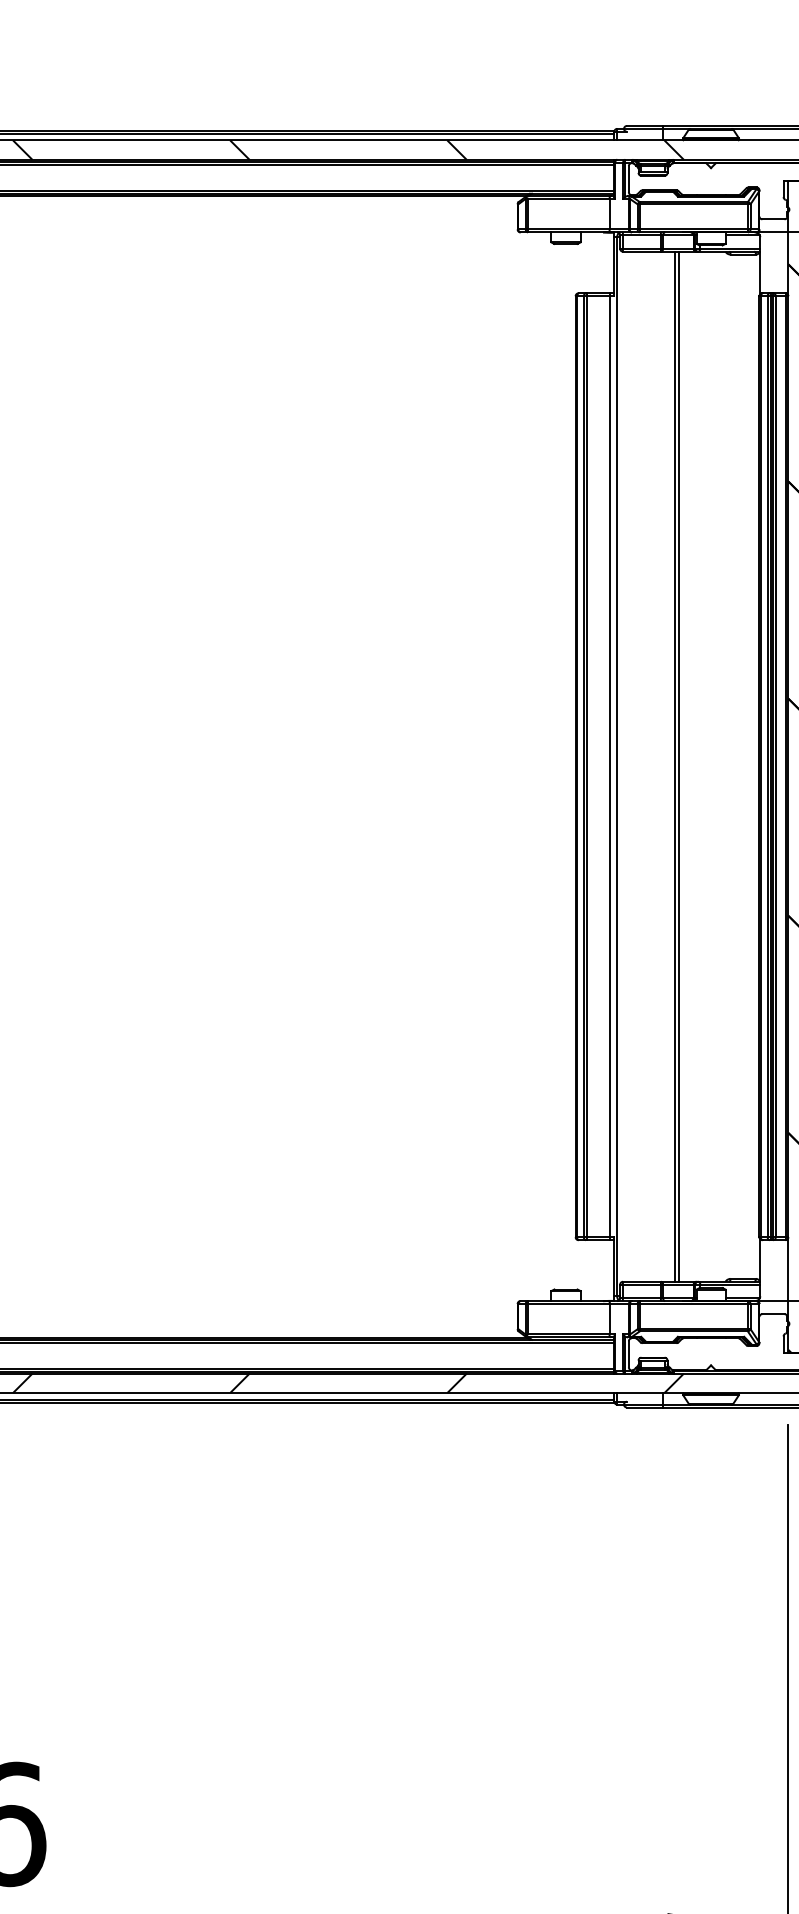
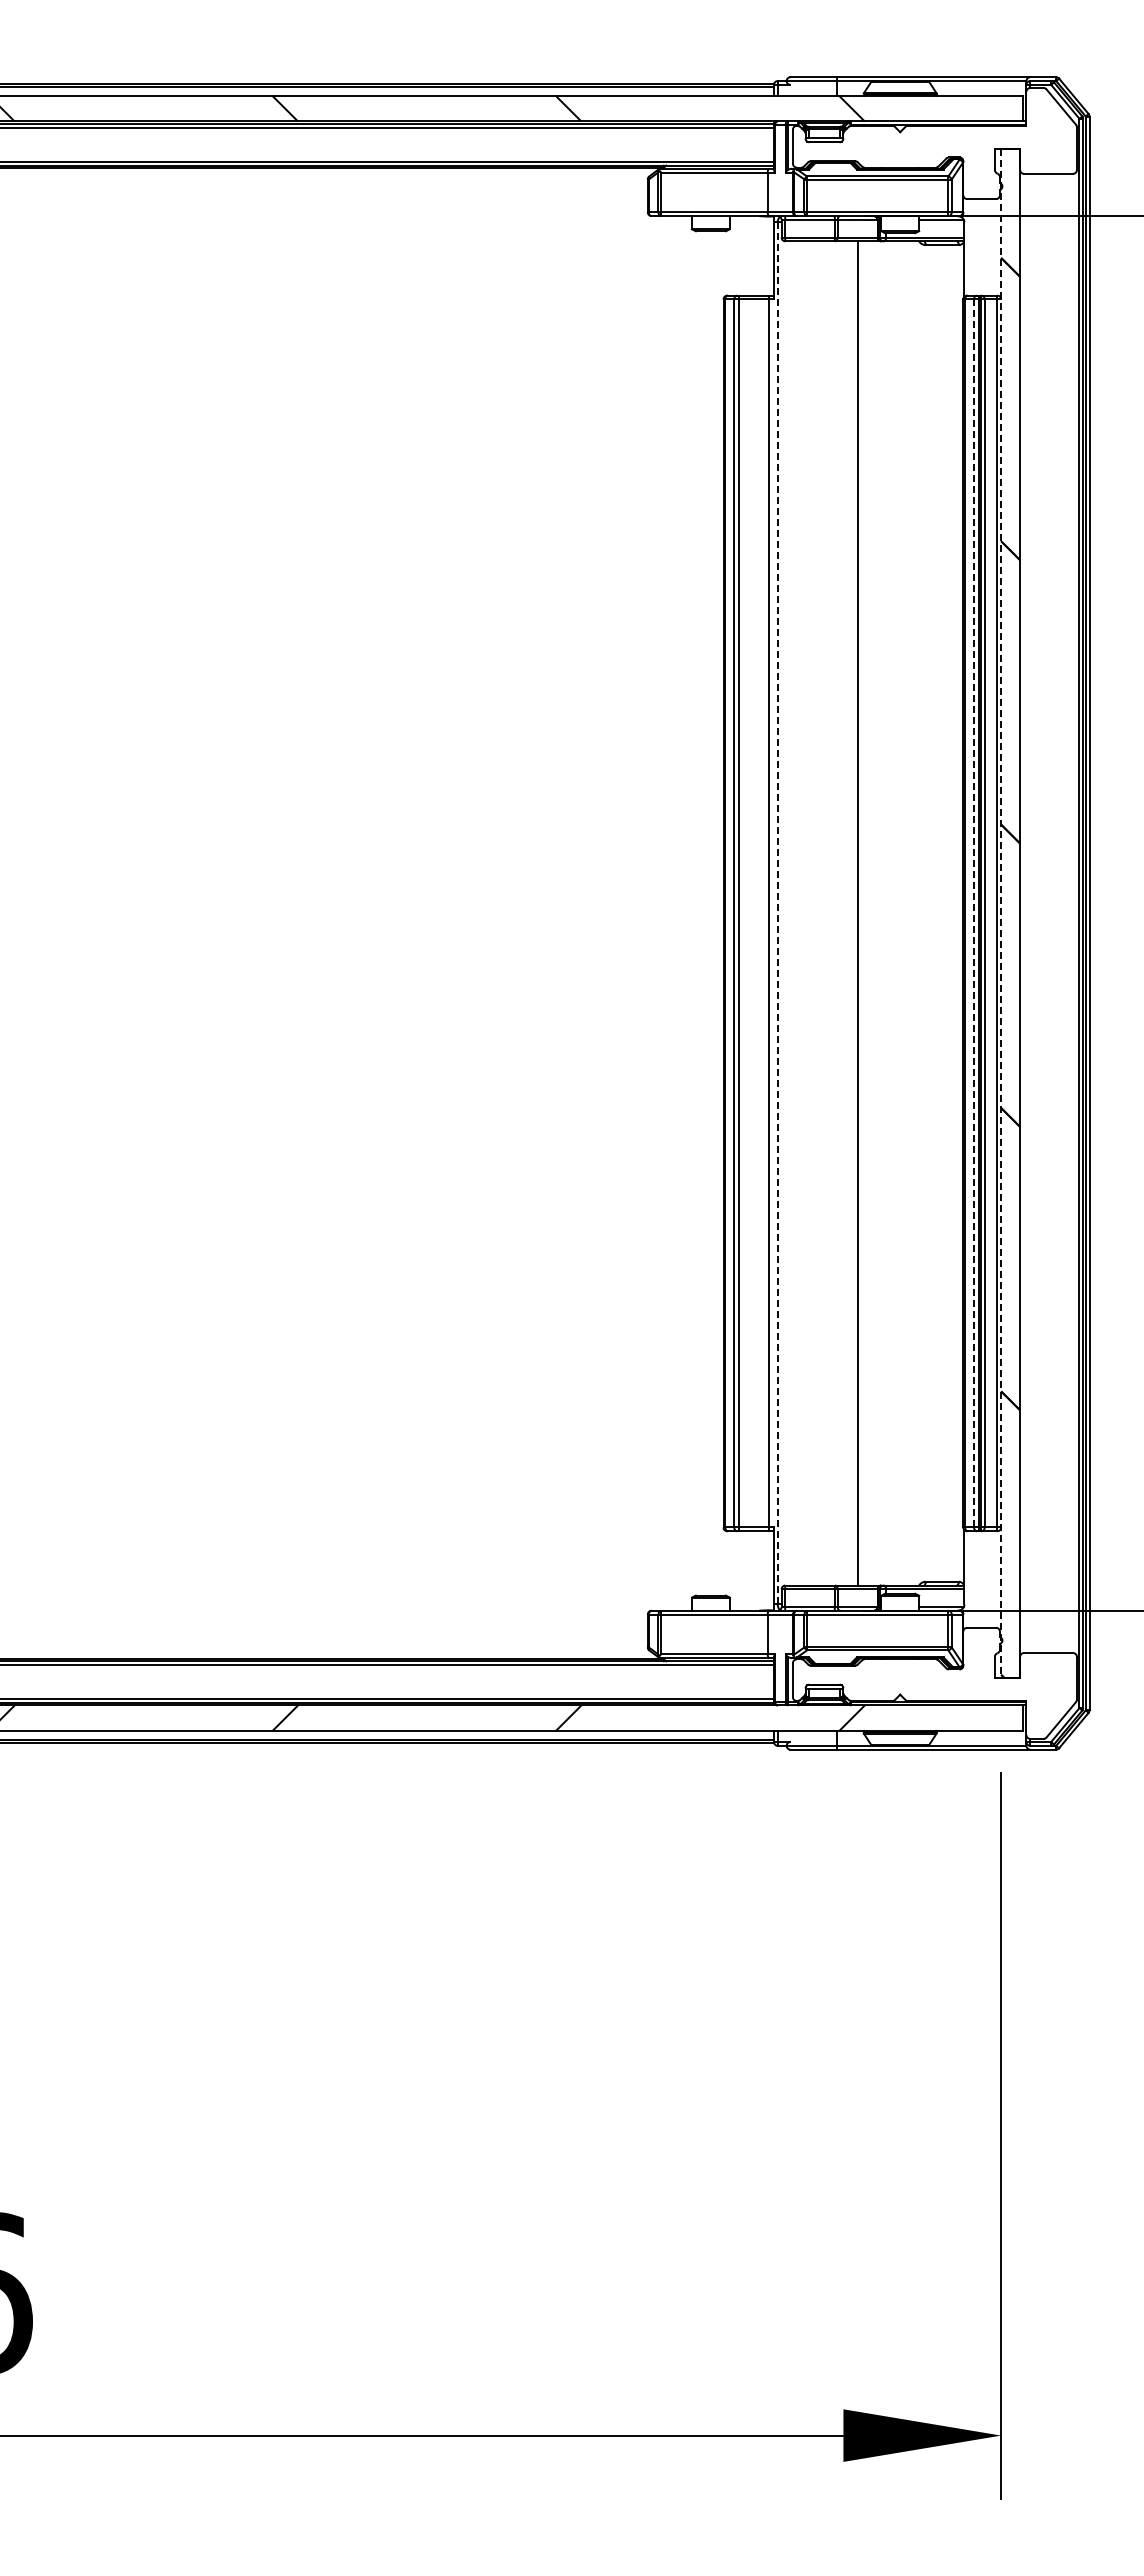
line: (617, 766) -> (777, 912), solid -> dashed
line: (675, 766) -> (853, 913), removed
line: (767, 766) -> (974, 913), solid -> dashed
line: (788, 766) -> (1001, 913), solid -> dashed

